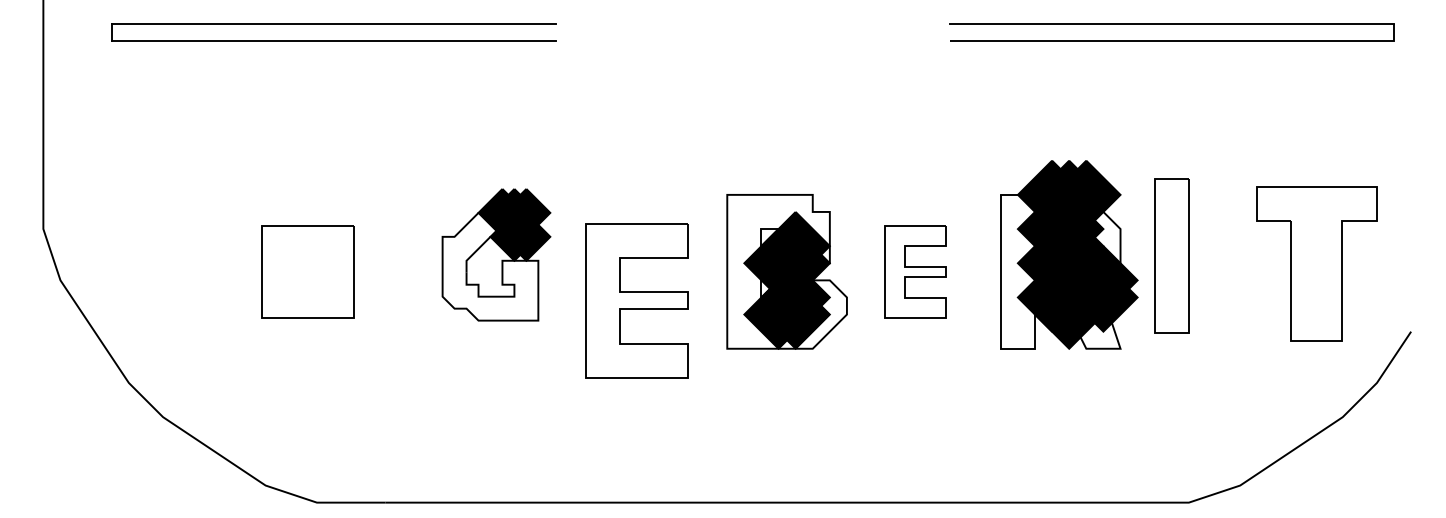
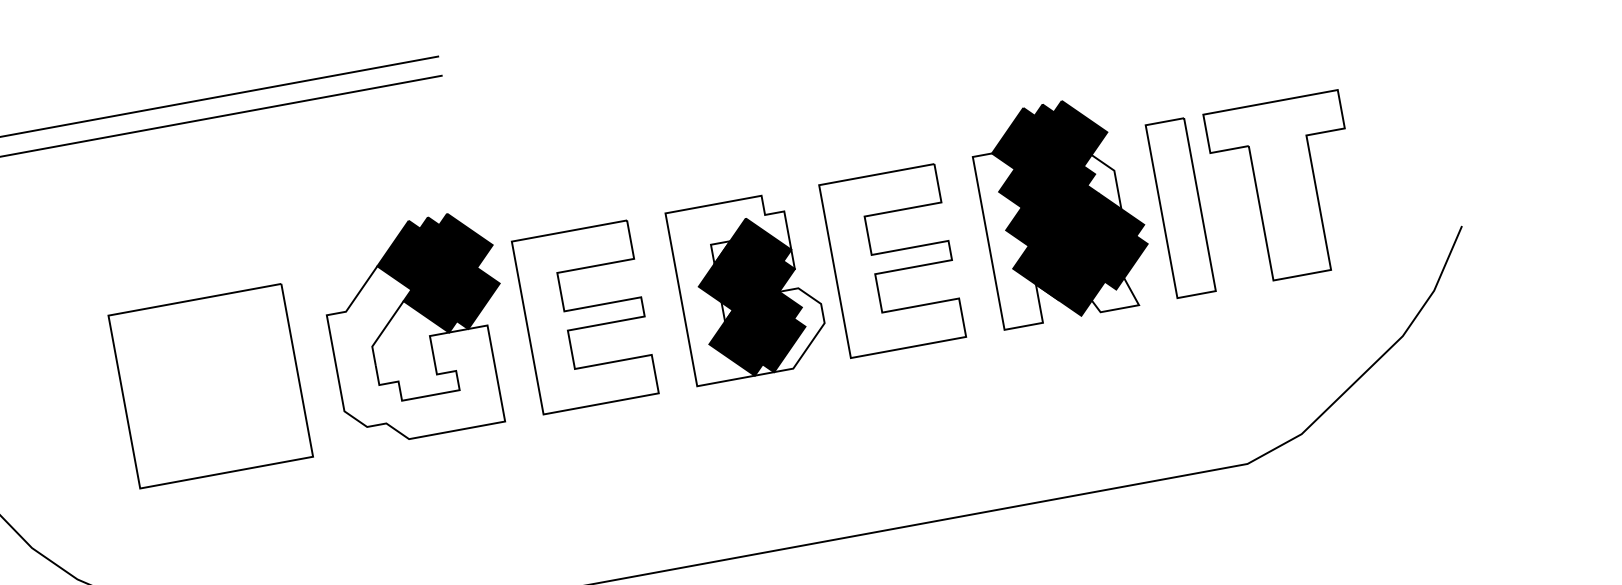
part: (496, 254) -> (418, 327), size x1.43
part: (1171, 255) -> (1180, 207), moved
part: (1316, 263) -> (1285, 188), moved
part: (307, 271) -> (209, 386), size x1.67
part: (915, 271) -> (892, 260), size x1.67
part: (636, 300) -> (584, 317), moved

